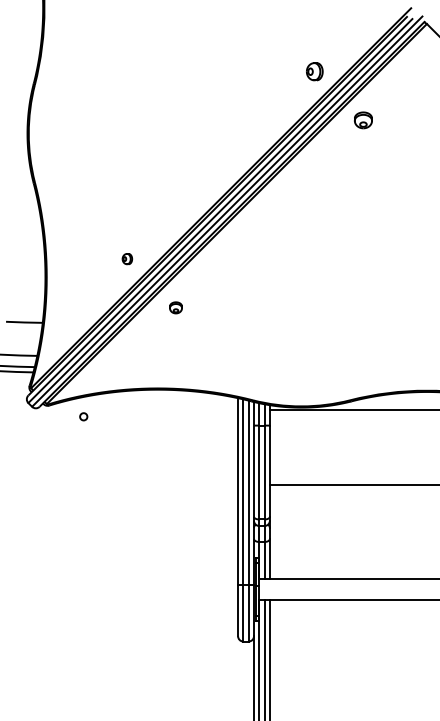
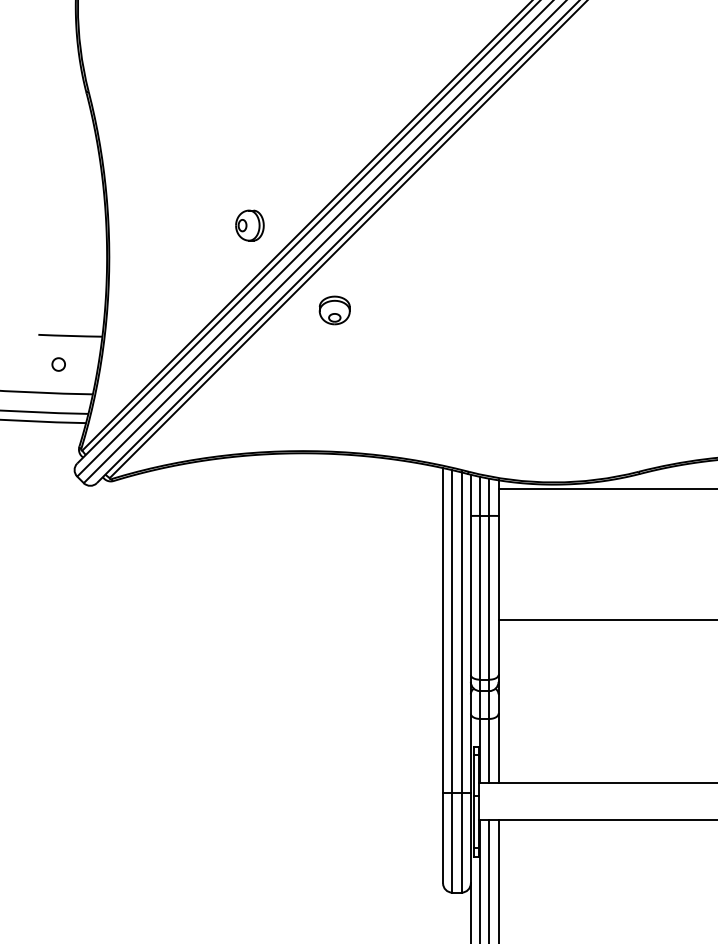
part: (127, 258) -> (250, 224), size x1.67
part: (175, 307) -> (333, 309), size x1.43
part: (83, 416) -> (58, 363), moved

